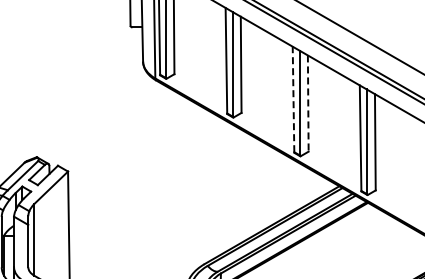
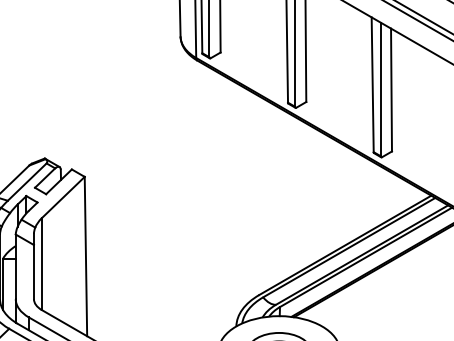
line: (293, 99) -> (372, 84), dashed -> solid
line: (308, 104) -> (391, 91), dashed -> solid

